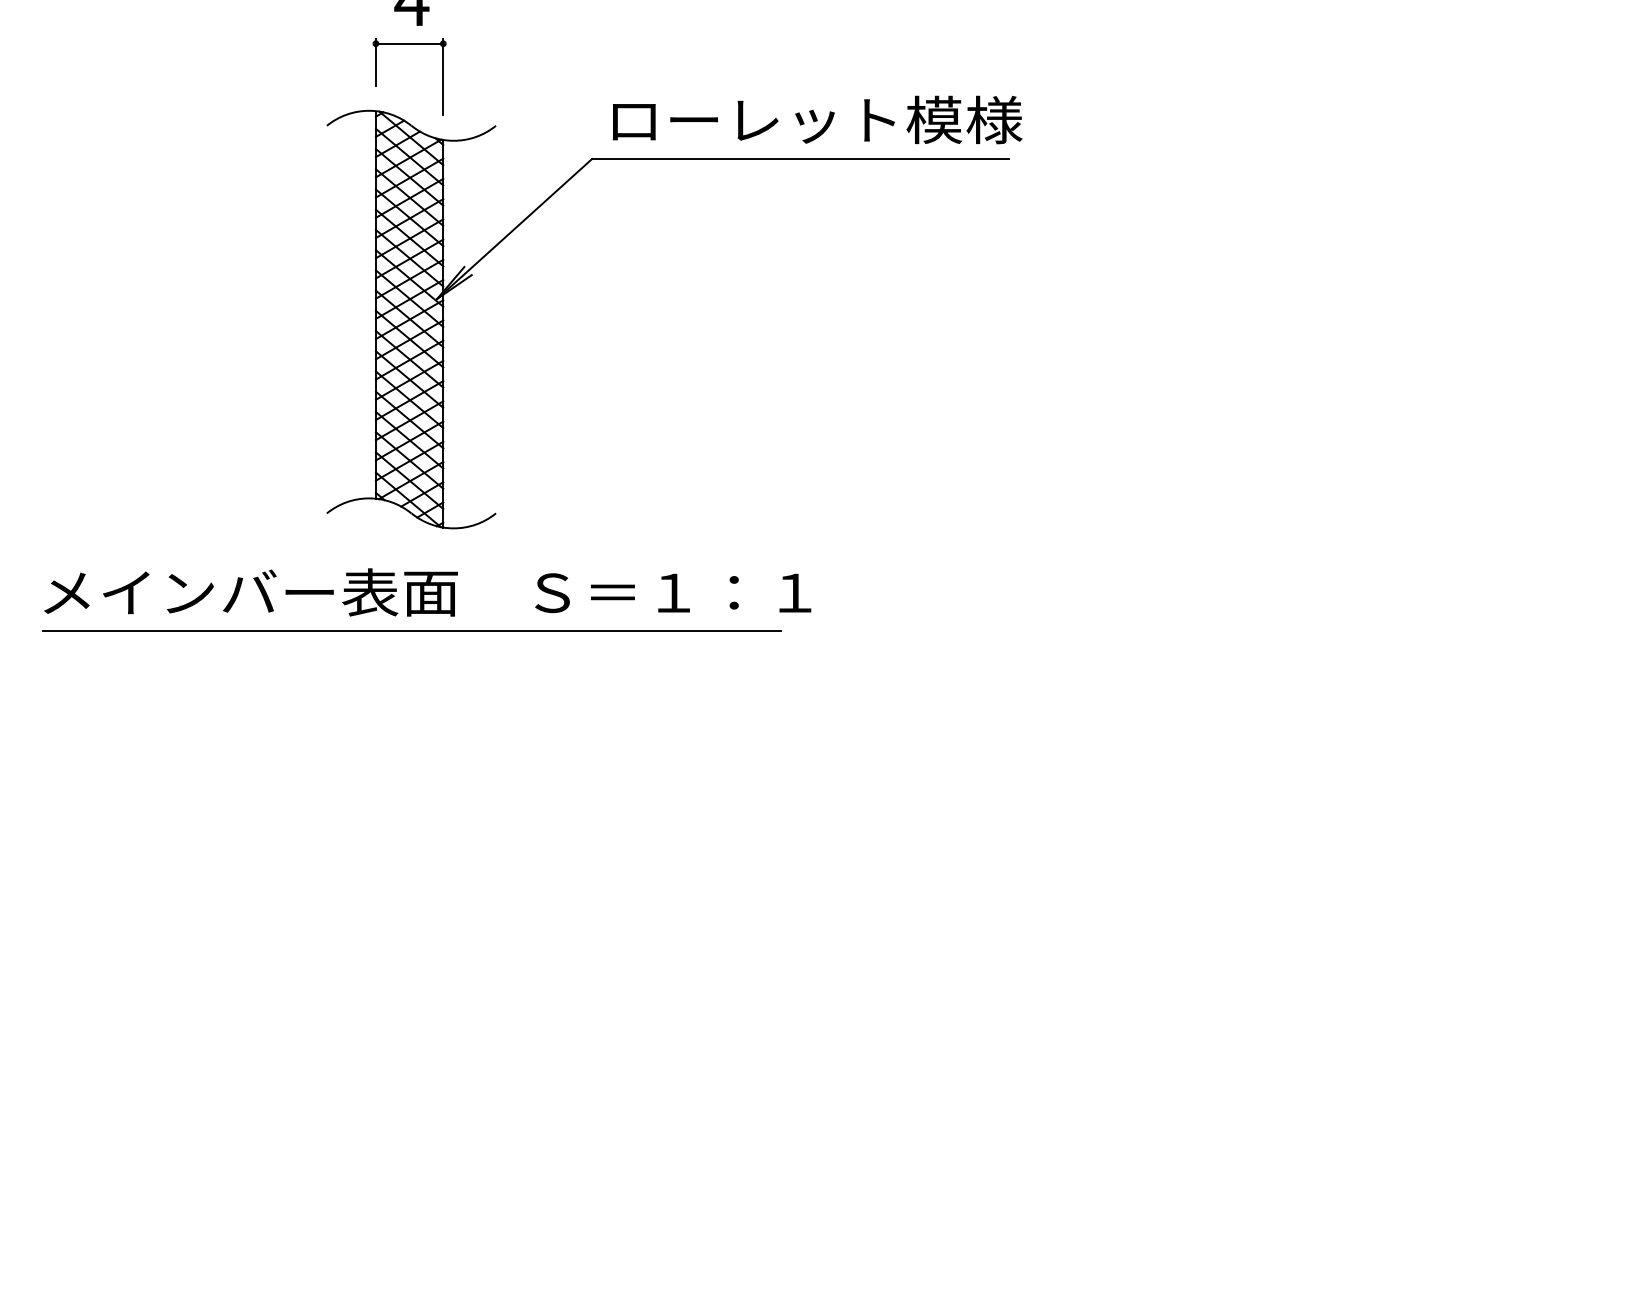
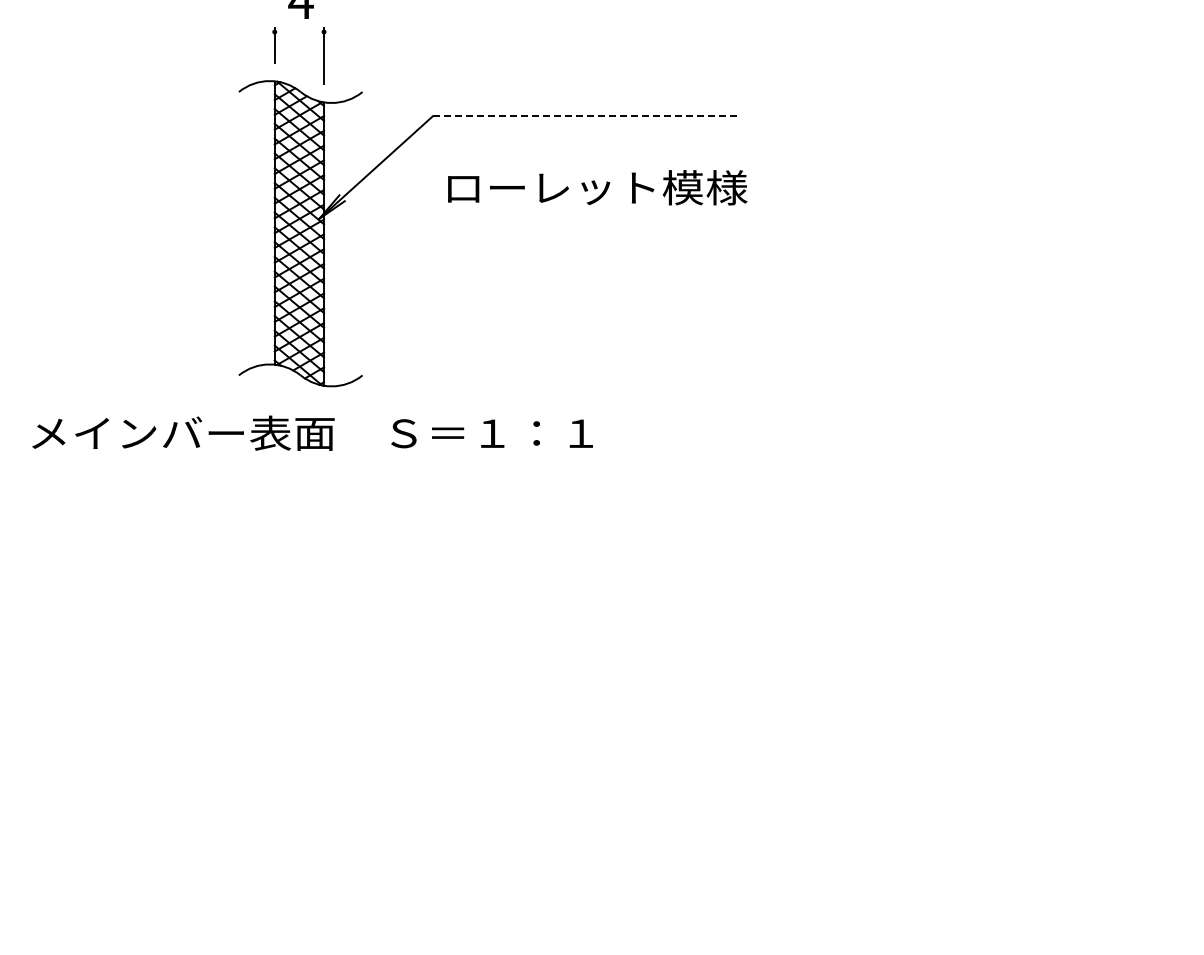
line: (409, 44) -> (299, 32), removed
text: (817, 119) -> (597, 187), moved
line: (800, 159) -> (585, 116), solid -> dashed
line: (411, 629) -> (300, 460), removed

